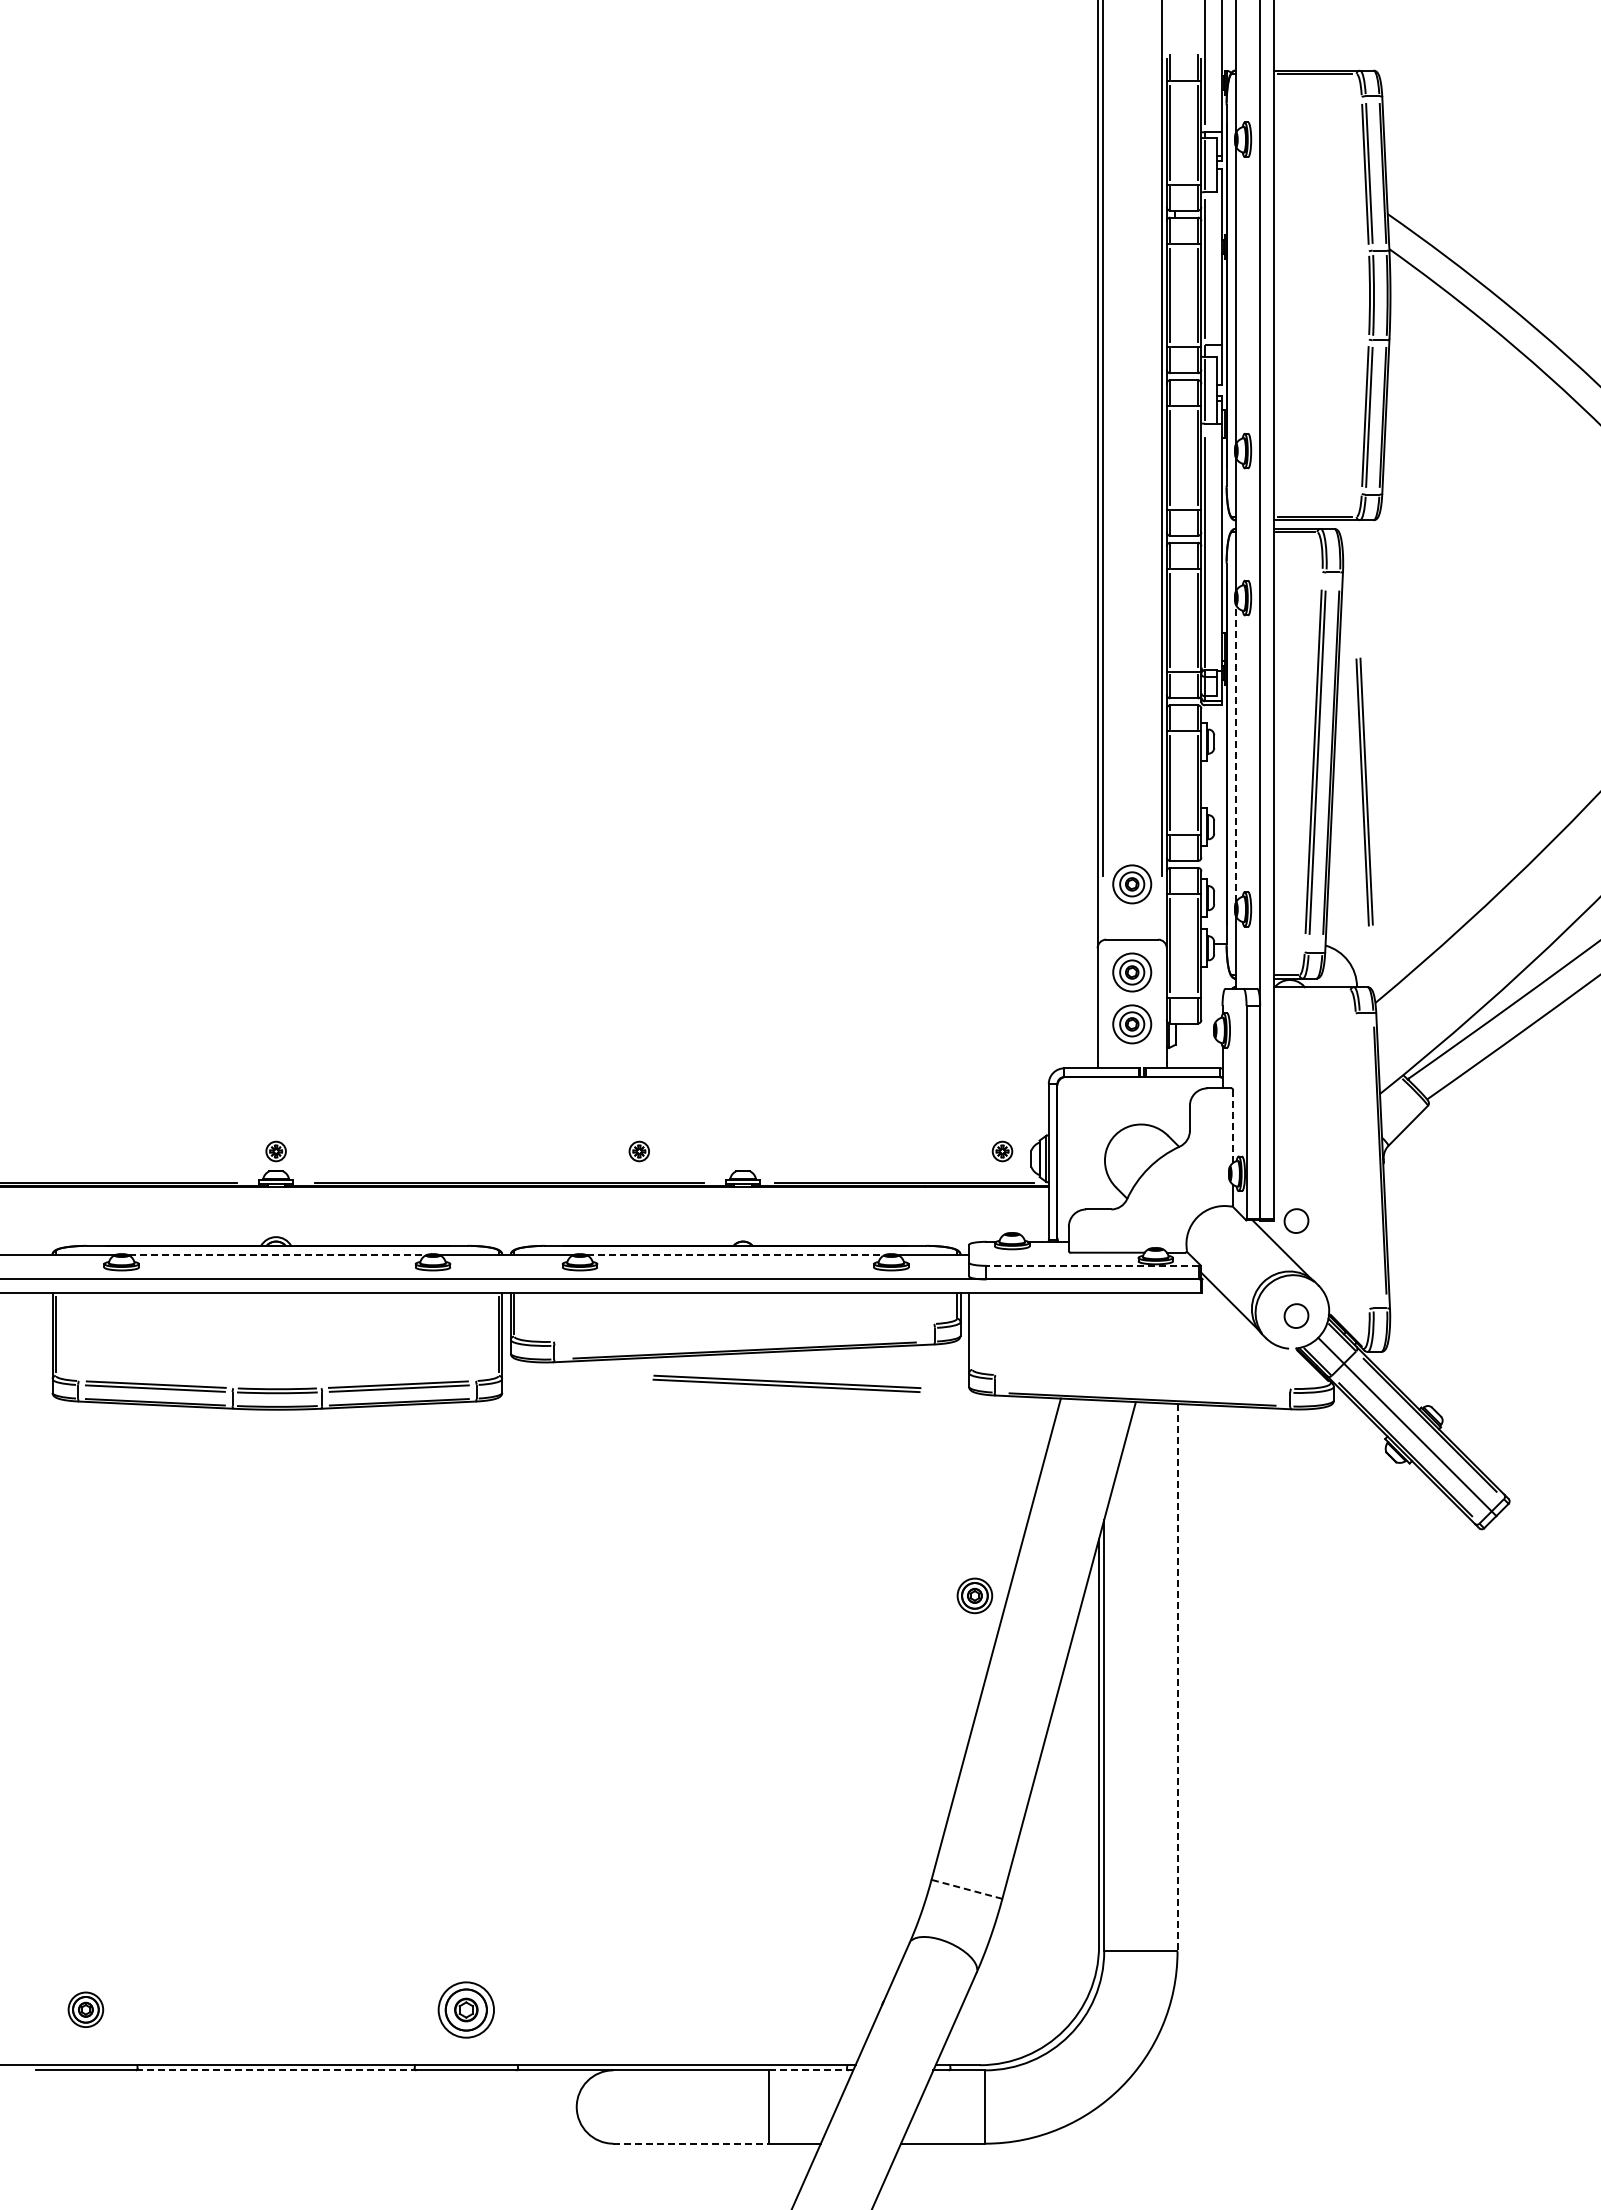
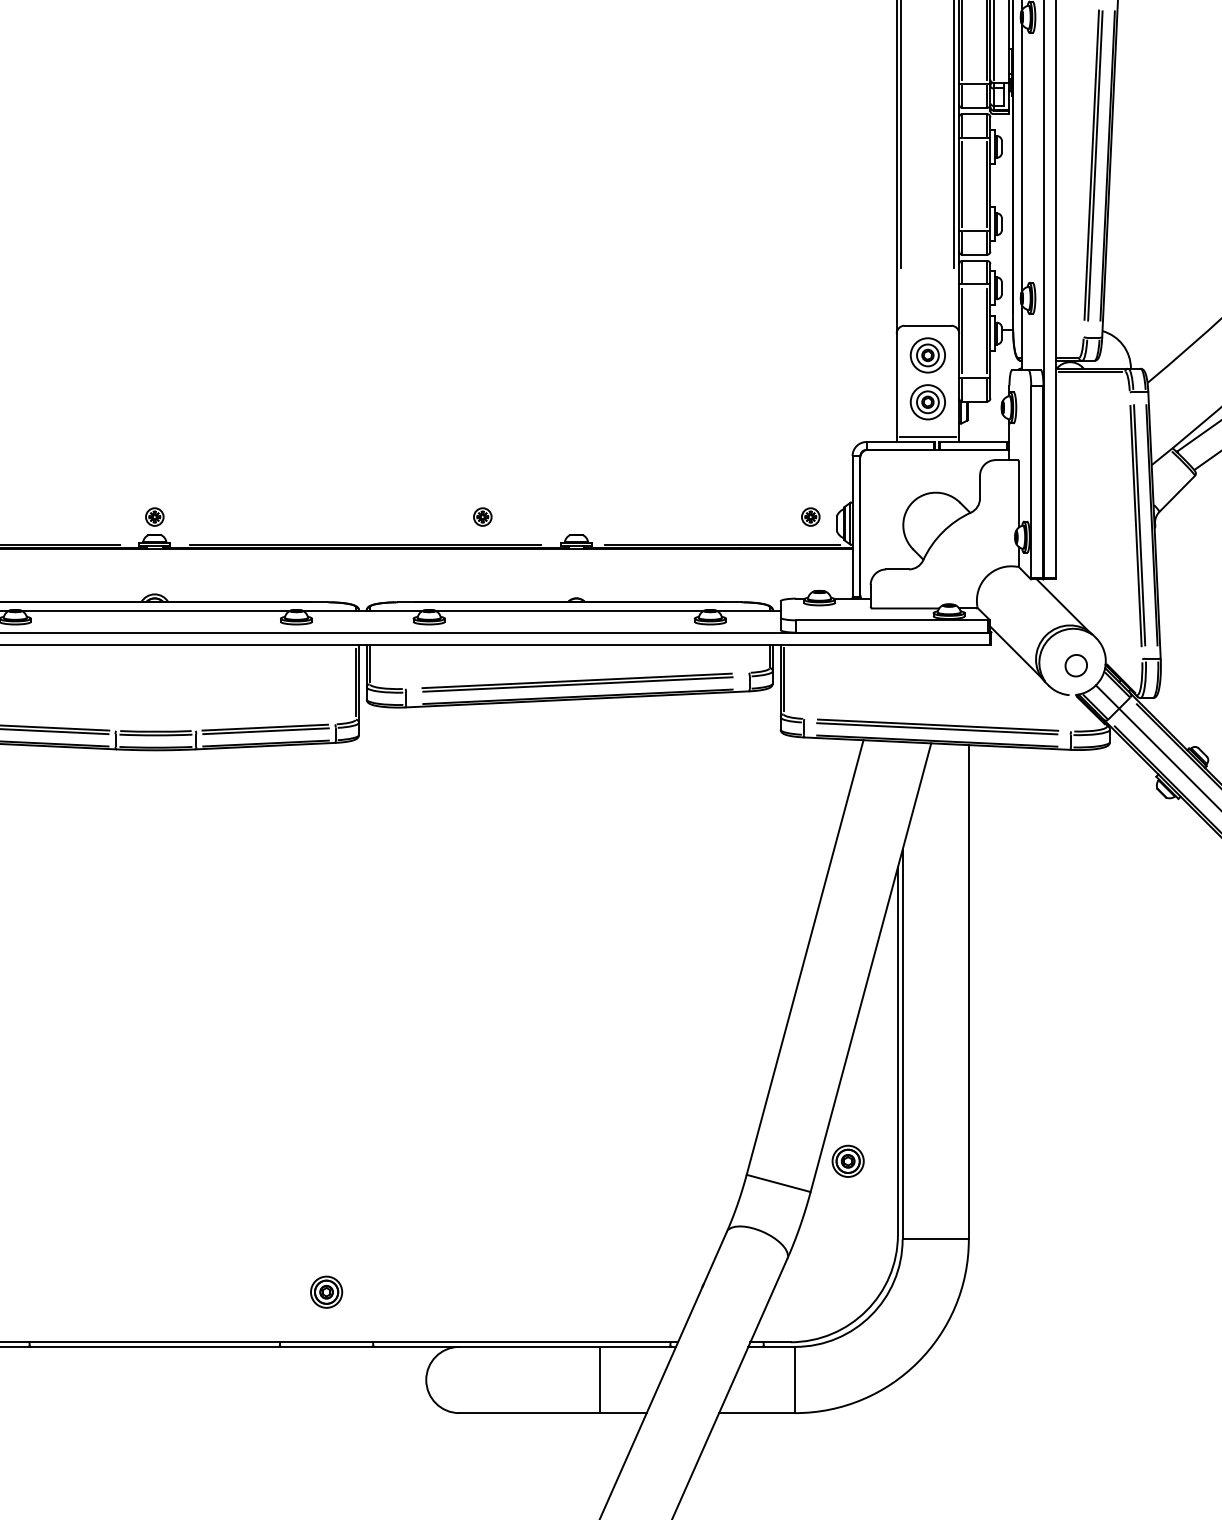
line: (1236, 753) -> (1022, 157), dashed -> solid
part: (1364, 791) -> (1137, 525), moved
part: (1132, 884) -> (928, 275), removed
line: (1311, 990) -> (1089, 371), added
line: (1132, 1063) -> (928, 437), added
line: (1233, 1126) -> (1019, 494), dashed -> solid
part: (1296, 1220) -> (1076, 579), removed
line: (277, 1255) -> (156, 611), dashed -> solid
line: (736, 1255) -> (570, 611), dashed -> solid
line: (1092, 1265) -> (892, 620), dashed -> solid
line: (972, 1331) -> (783, 679), added
part: (743, 1334) -> (576, 682), added
part: (786, 1383) -> (937, 726), moved
part: (974, 1595) -> (847, 1160), moved
line: (1177, 1677) -> (968, 992), dashed -> solid
line: (967, 1889) -> (779, 1183), dashed -> solid
part: (466, 2009) -> (326, 1291), size x0.62
line: (276, 2070) -> (155, 1347), dashed -> solid
line: (810, 2070) -> (637, 1347), dashed -> solid
line: (691, 2143) -> (529, 1412), dashed -> solid

